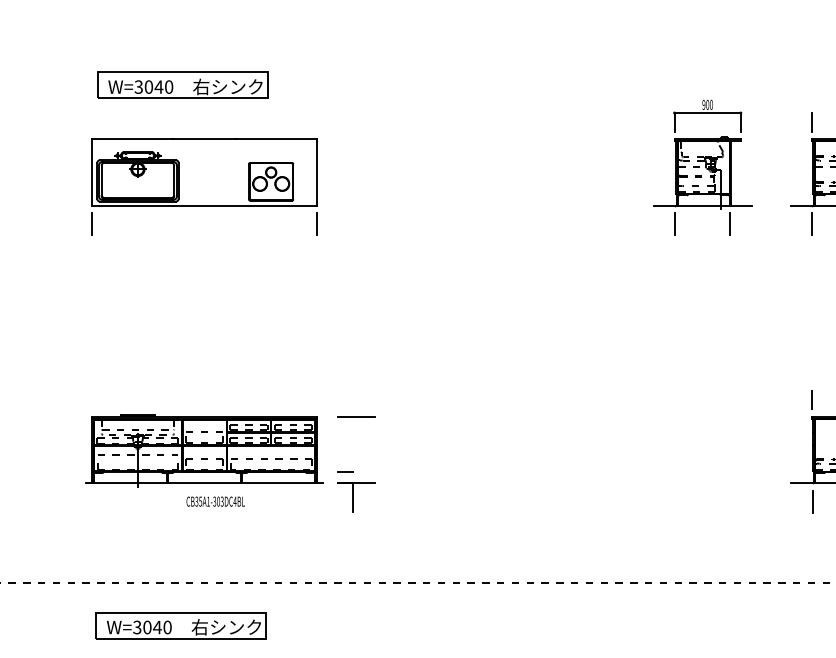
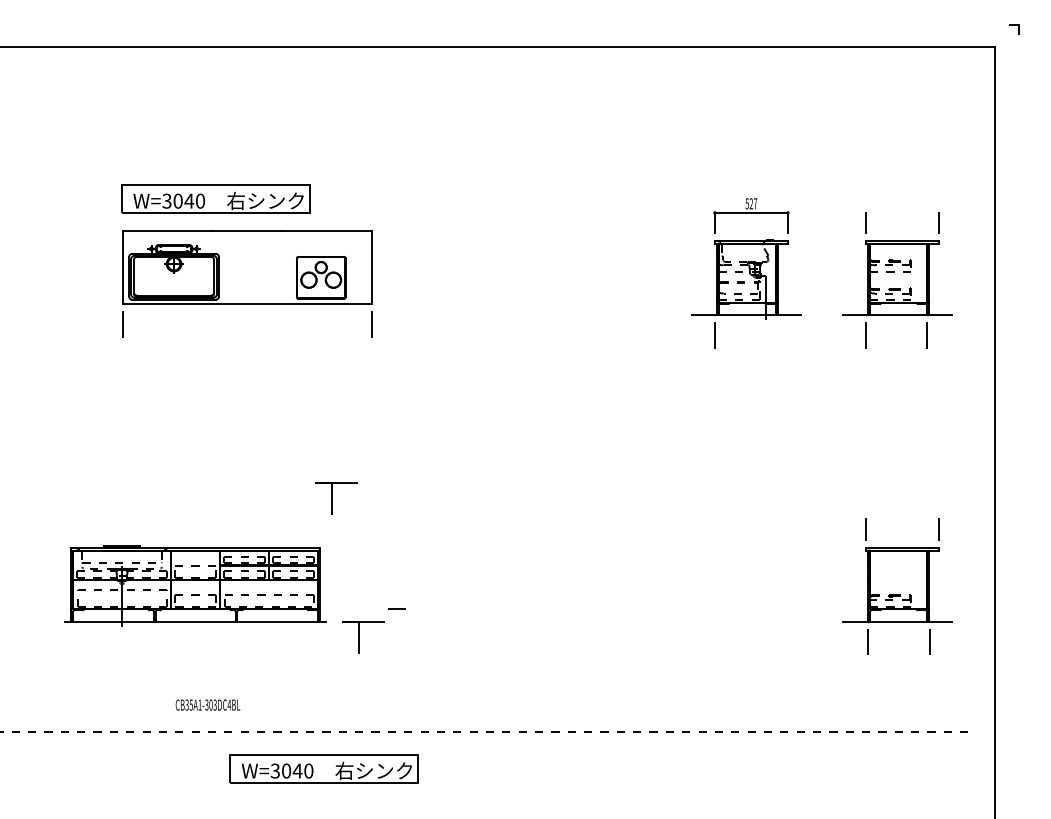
part: (182, 84) -> (215, 198), moved
text: (707, 104) -> (751, 203), 900 -> 527
part: (204, 186) -> (247, 283), moved
line: (730, 224) -> (776, 335), removed
part: (332, 371) -> (336, 498), added
line: (355, 416) -> (362, 548), removed
line: (344, 471) -> (396, 608), moved
text: (215, 501) -> (207, 704), moved
part: (180, 625) -> (323, 768), moved

